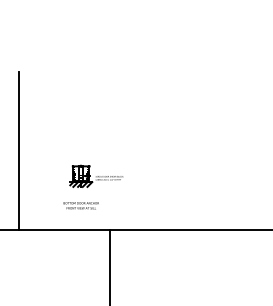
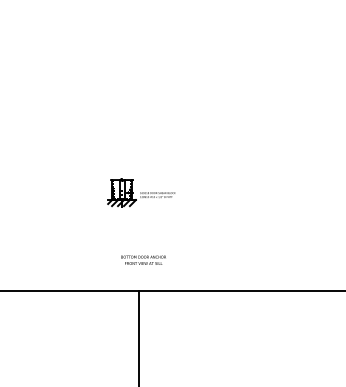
line: (19, 151) -> (24, 191), removed
part: (96, 175) -> (141, 191), moved
text: (80, 205) -> (142, 259), moved

